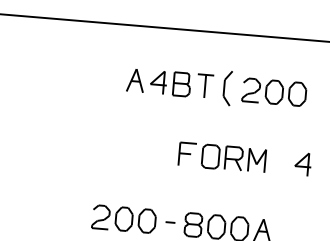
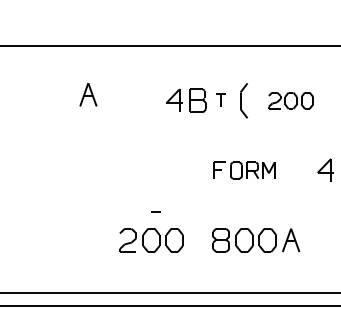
part: (135, 80) -> (88, 94), moved
part: (204, 85) -> (220, 99), size x0.6
part: (273, 91) -> (290, 100), size x0.7
part: (222, 157) -> (244, 170), size x0.7
curve: (169, 222) -> (155, 211), moved

